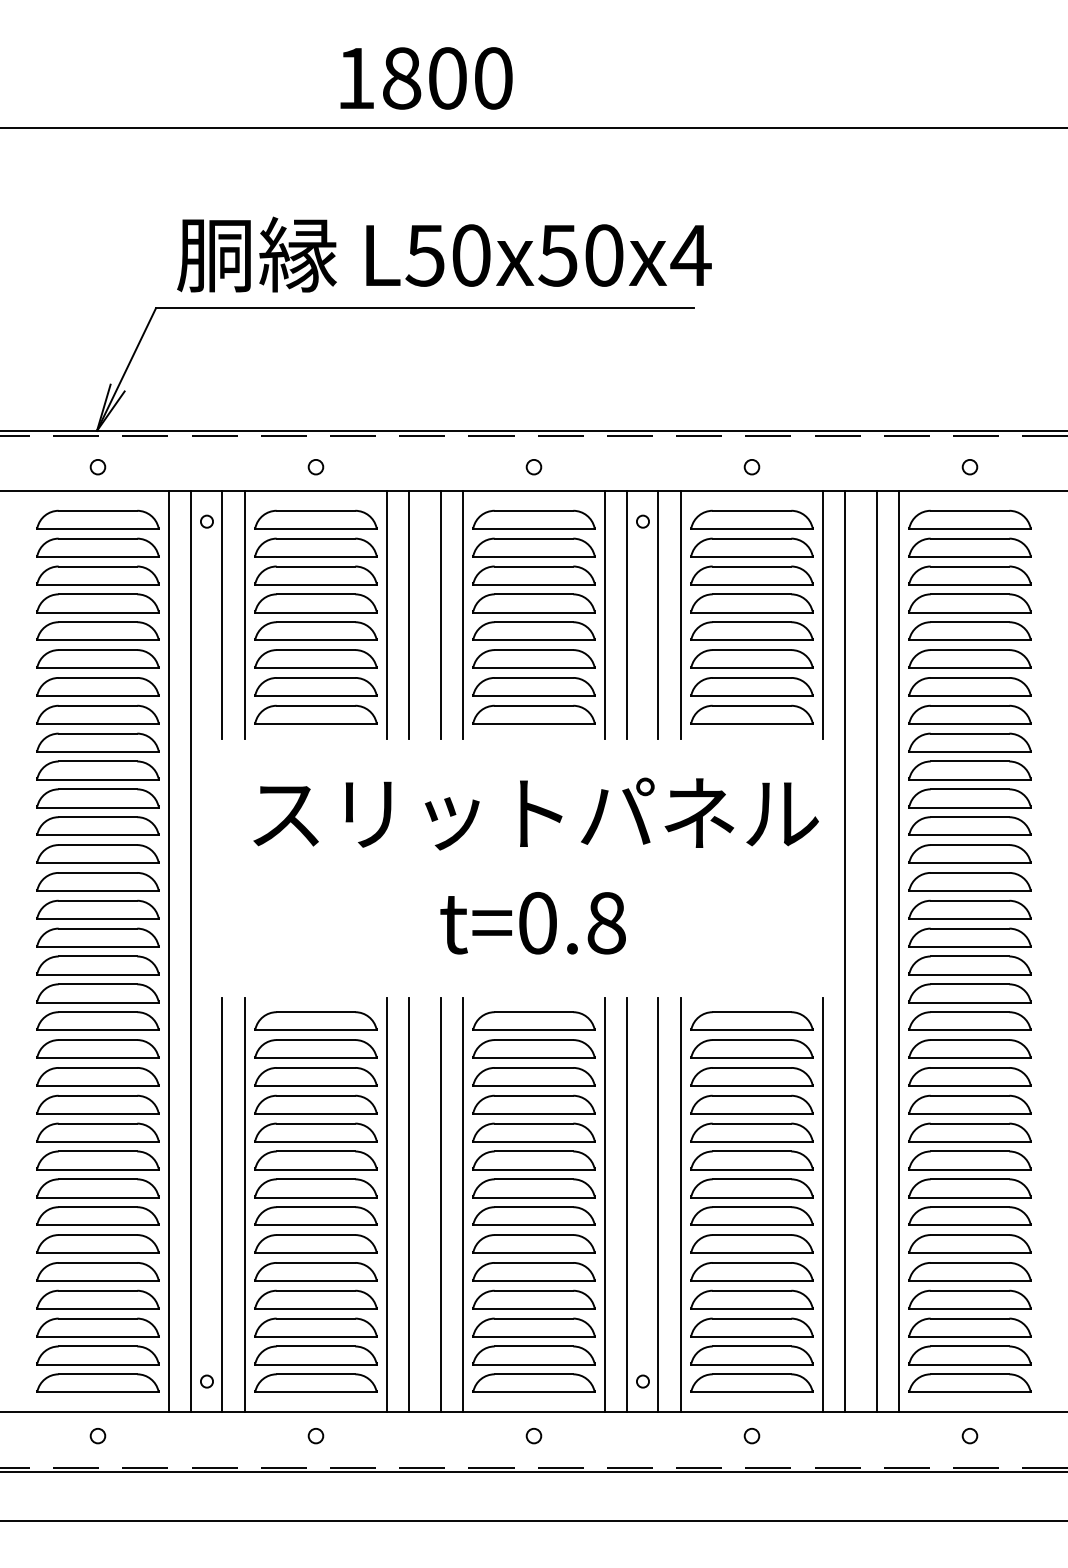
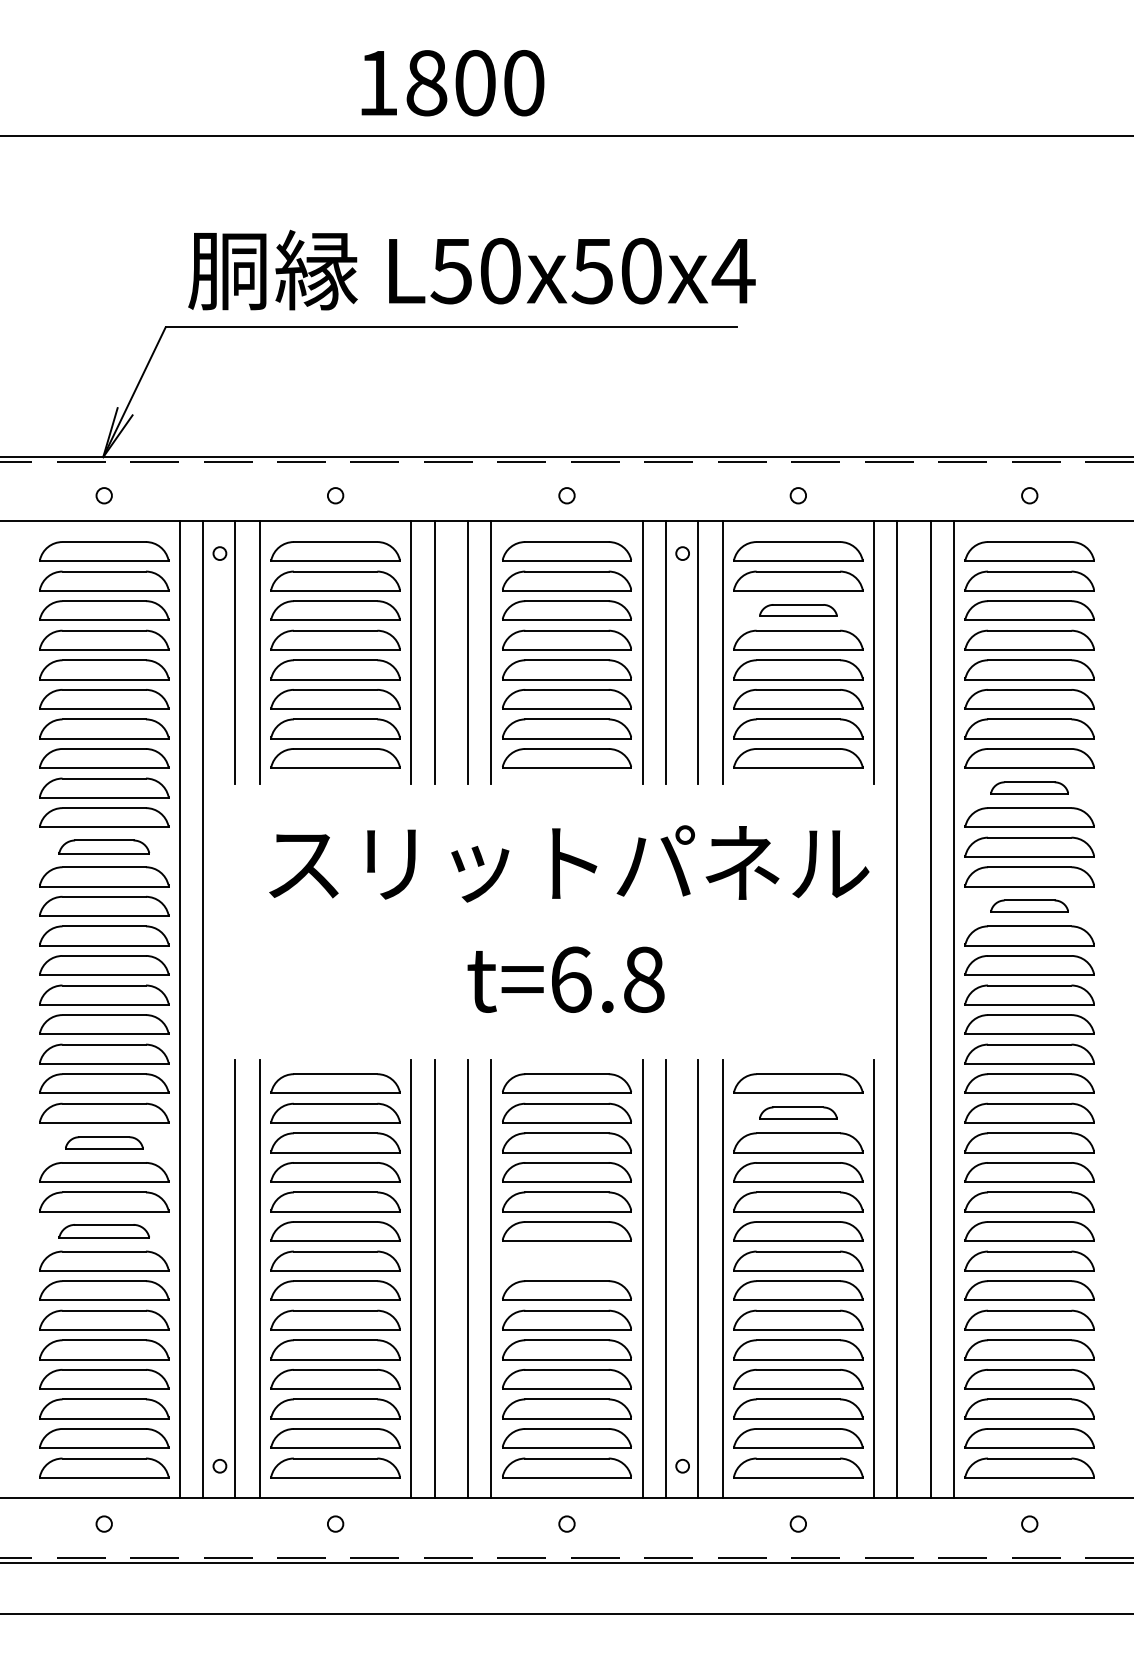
part: (752, 575) -> (798, 610), size x0.6
part: (969, 742) -> (1029, 787), size x0.6
part: (98, 797) -> (104, 846), size x0.7
part: (969, 853) -> (1029, 905), size x0.6
text: (538, 922) -> (571, 979), t=0.8 -> t=6.8
part: (752, 1048) -> (798, 1112), size x0.6
part: (98, 1076) -> (104, 1142), size x0.6
part: (98, 1160) -> (104, 1231), size x0.7
part: (533, 1187) -> (566, 1260), removed

